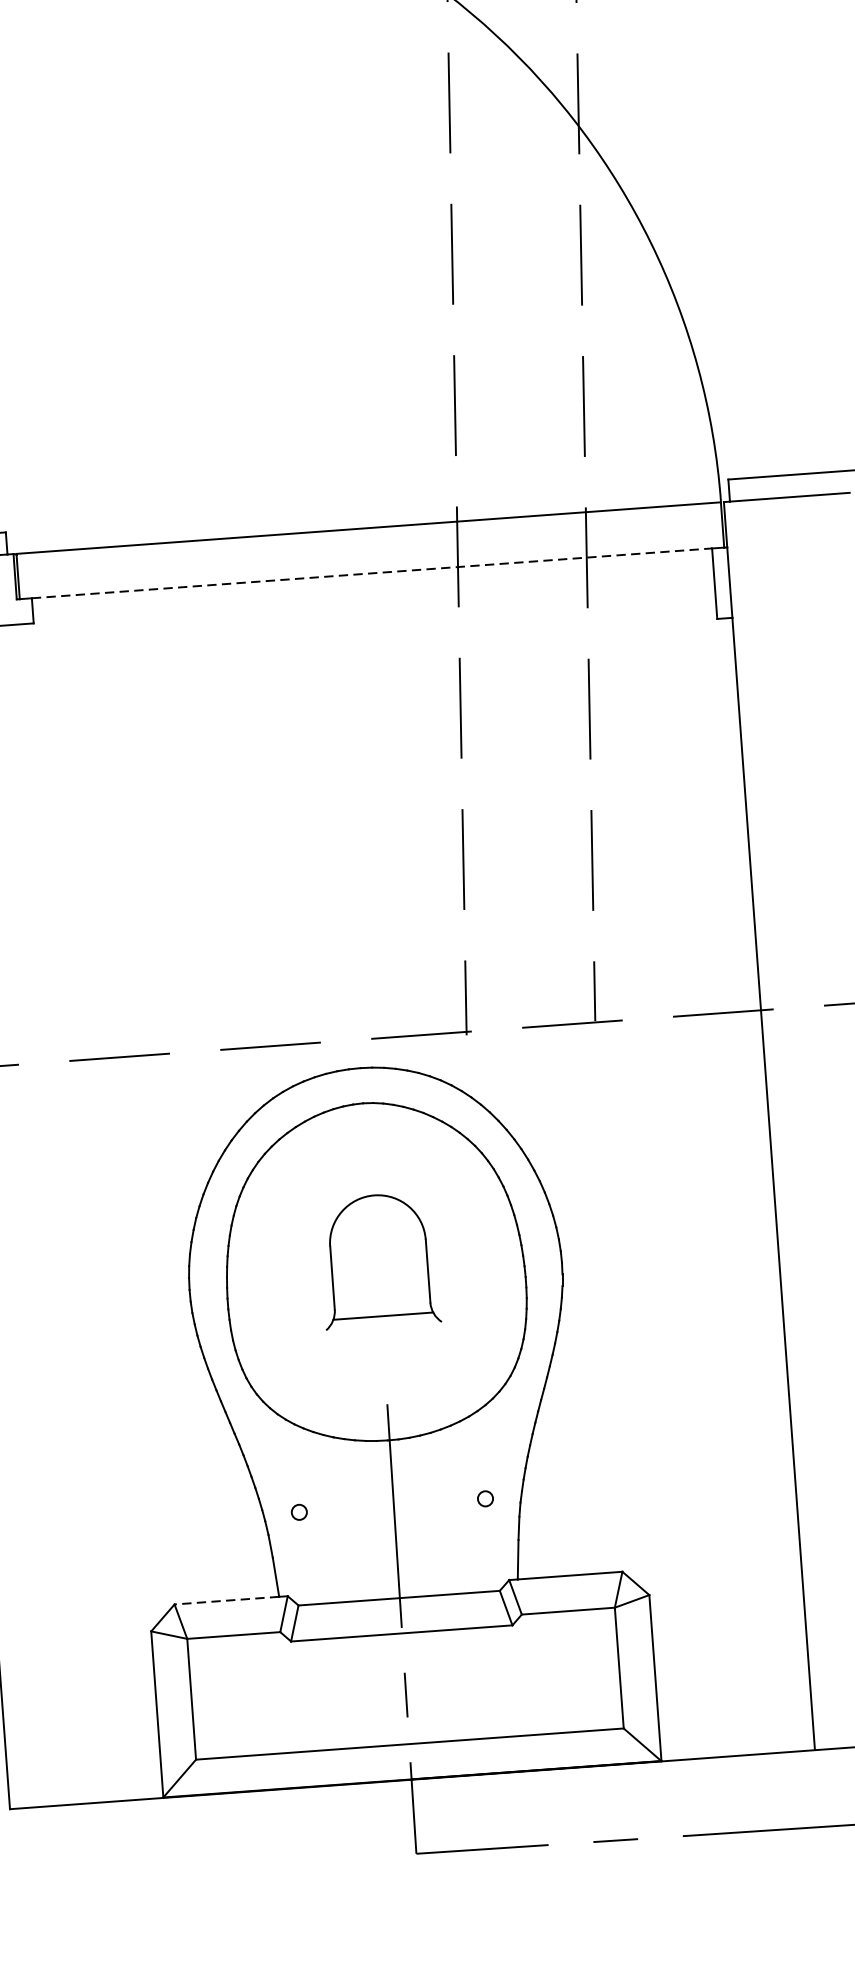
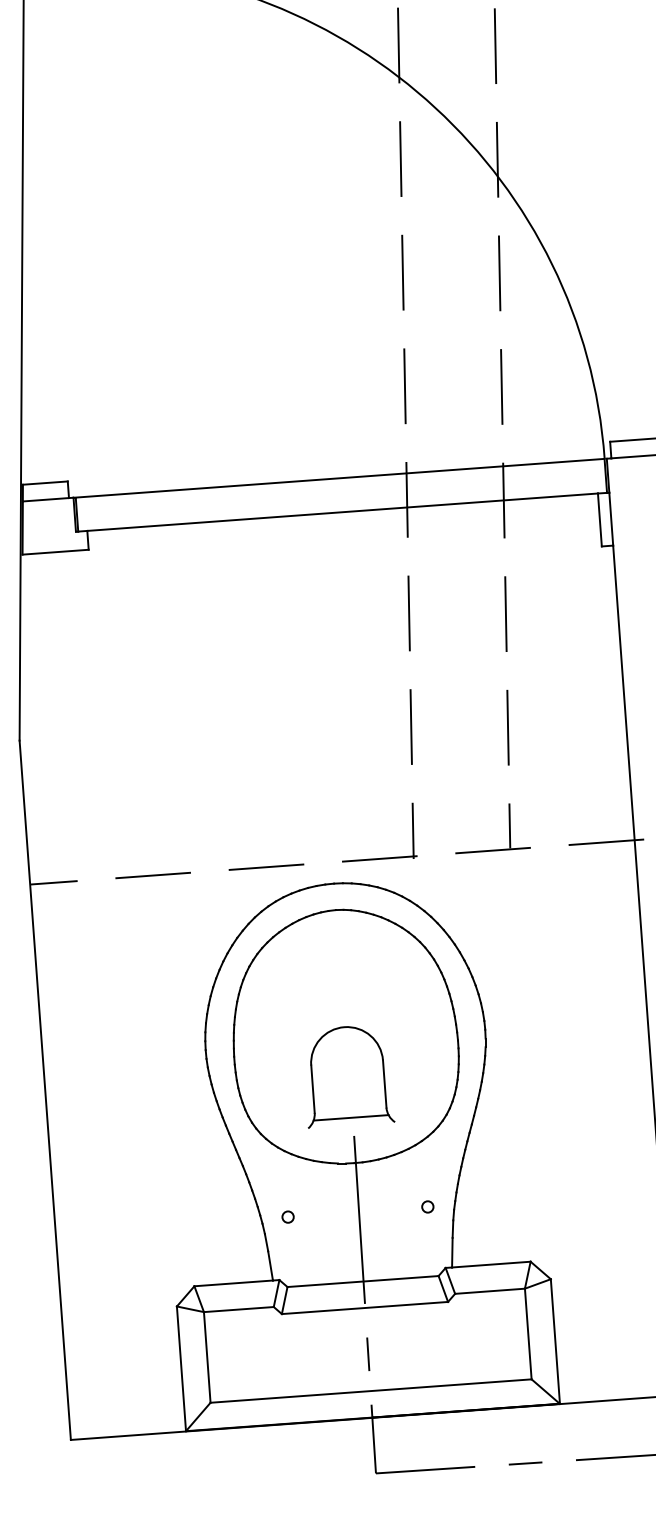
line: (373, 573) -> (343, 512), dashed -> solid
part: (383, 1262) -> (351, 1077), moved
line: (226, 1600) -> (233, 1283), dashed -> solid

